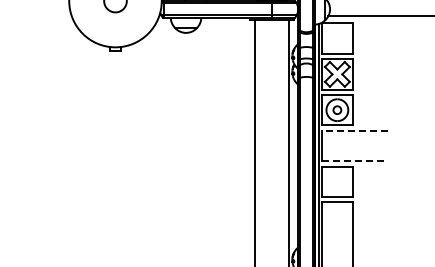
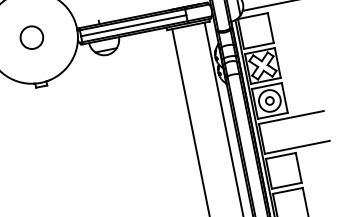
line: (218, 9) -> (134, 25), added
line: (354, 130) -> (290, 117), dashed -> solid
line: (355, 161) -> (297, 147), dashed -> solid

